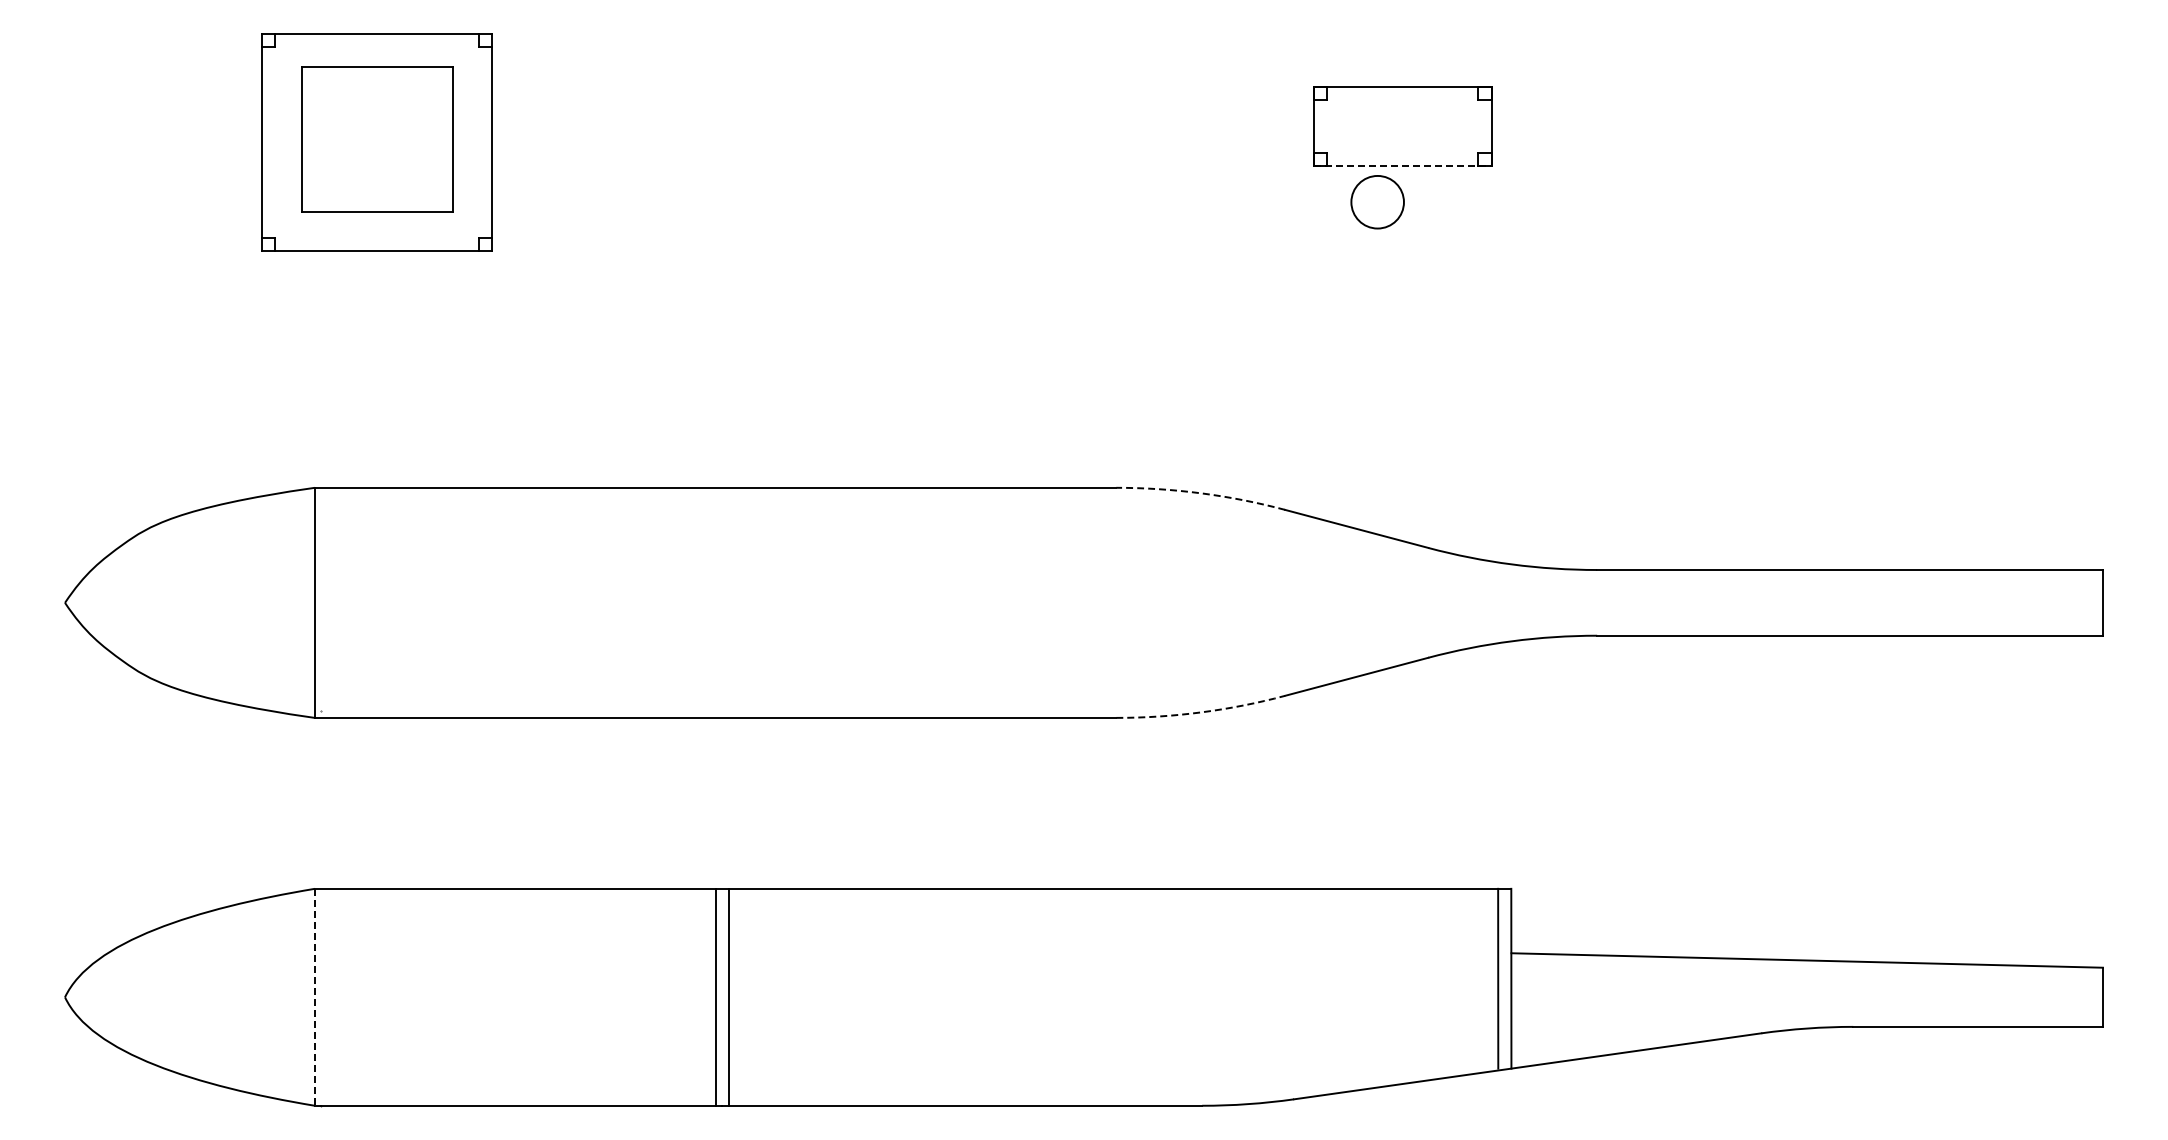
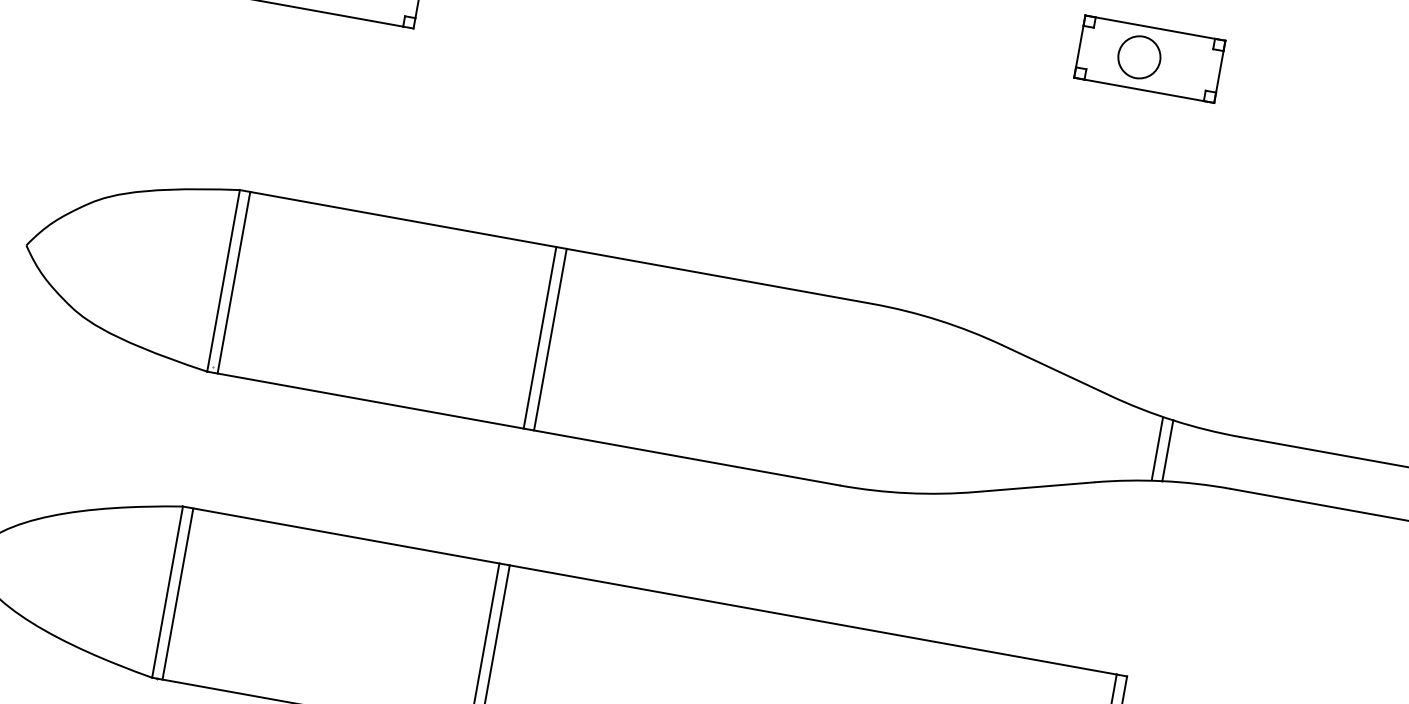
line: (1402, 165) -> (1143, 90), dashed -> solid
circle: (1377, 202) -> (1139, 57), moved
arc: (1201, 493) -> (938, 320), dashed -> solid
line: (327, 602) -> (233, 282), added
line: (715, 602) -> (539, 337), added
line: (729, 602) -> (550, 339), added
line: (1498, 602) -> (1157, 448), added
line: (1511, 602) -> (1167, 450), added
arc: (1201, 712) -> (907, 493), dashed -> solid
line: (327, 996) -> (177, 593), added
line: (314, 997) -> (167, 592), dashed -> solid

